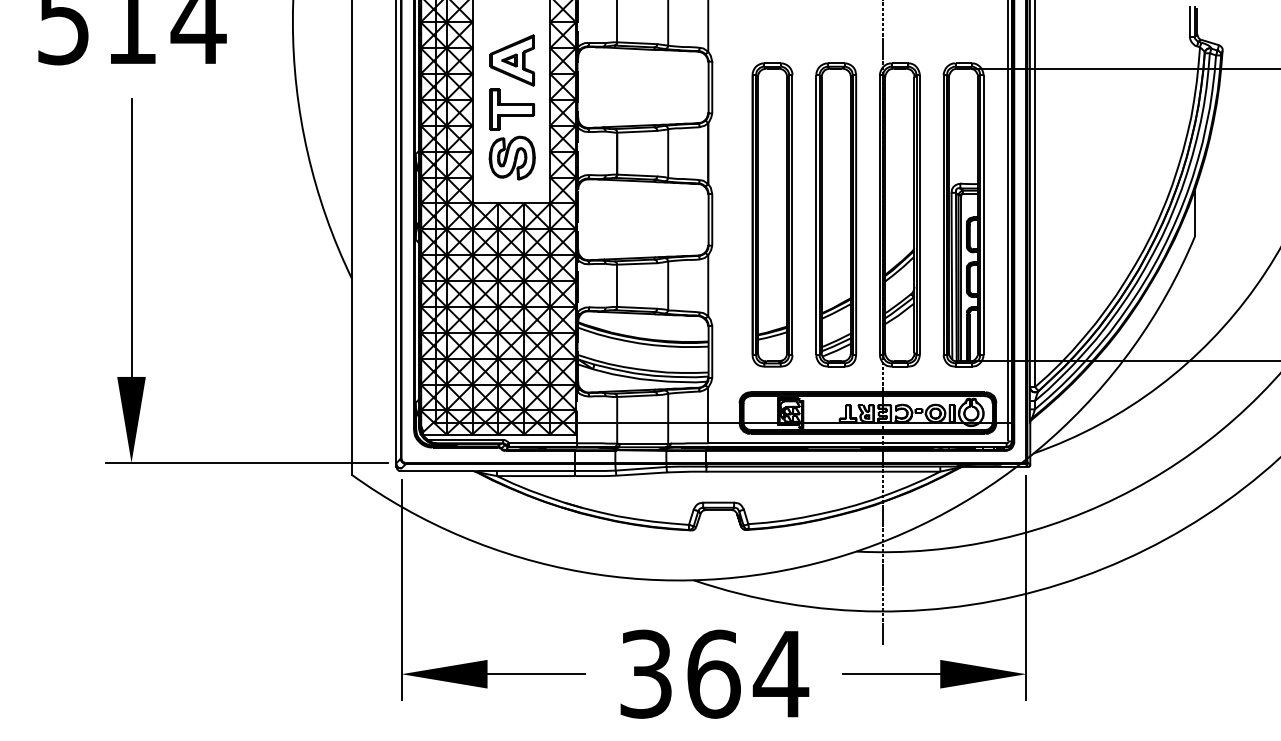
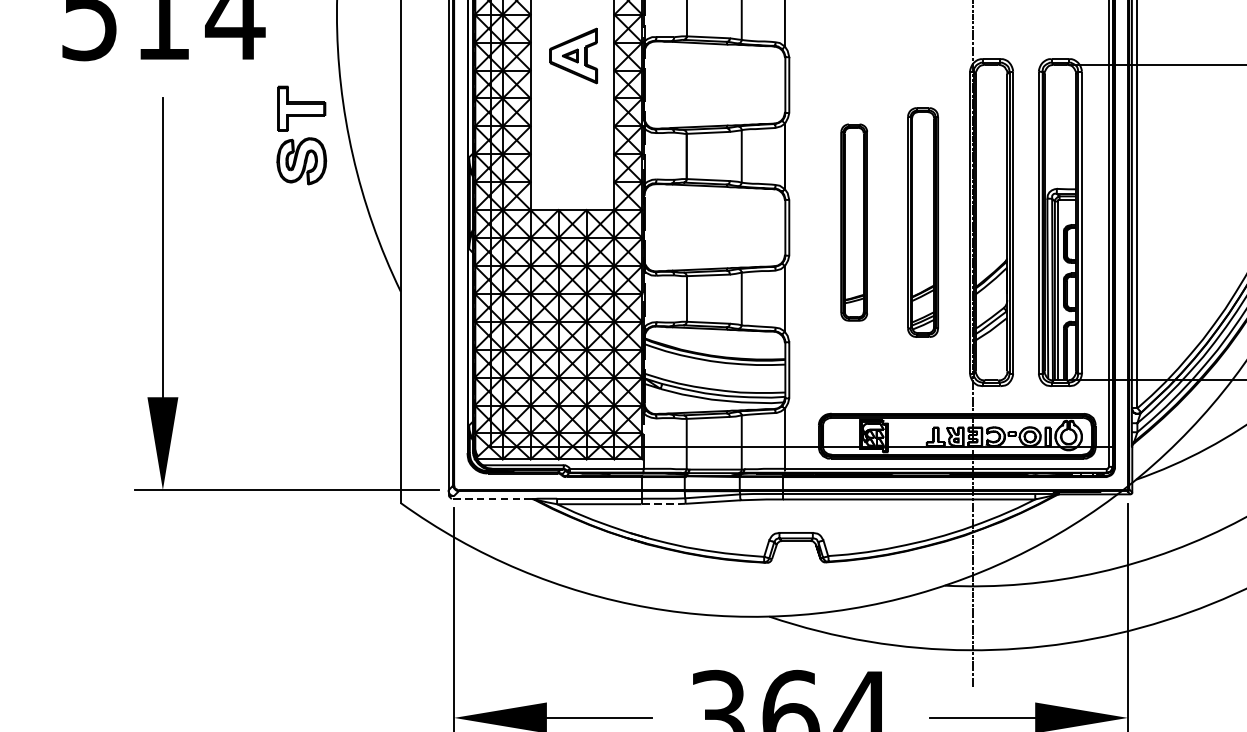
part: (511, 134) -> (300, 135), moved
part: (772, 214) -> (854, 222), size x0.6
part: (836, 214) -> (923, 222), size x0.7
line: (436, 471) -> (491, 499), solid -> dashed
line: (595, 476) -> (663, 504), solid -> dashed

